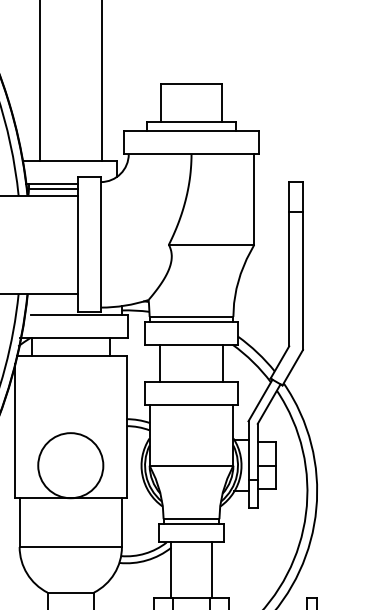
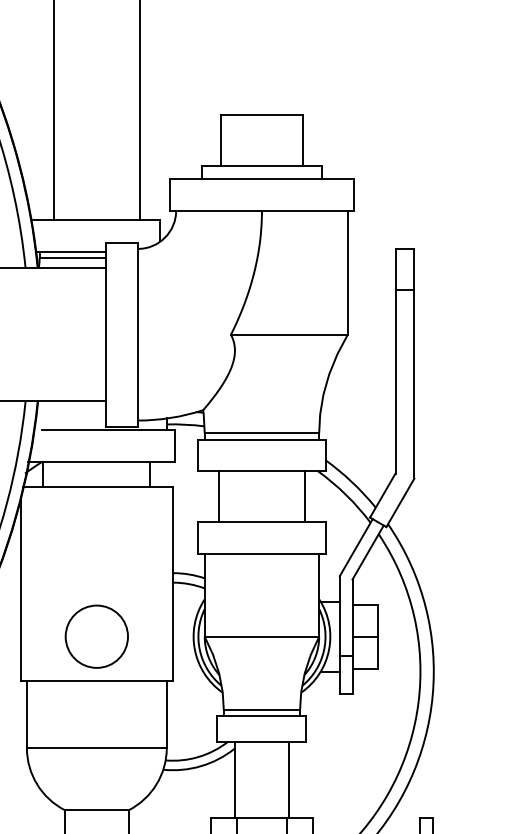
circle: (70, 465) -> (96, 636), size x0.7

